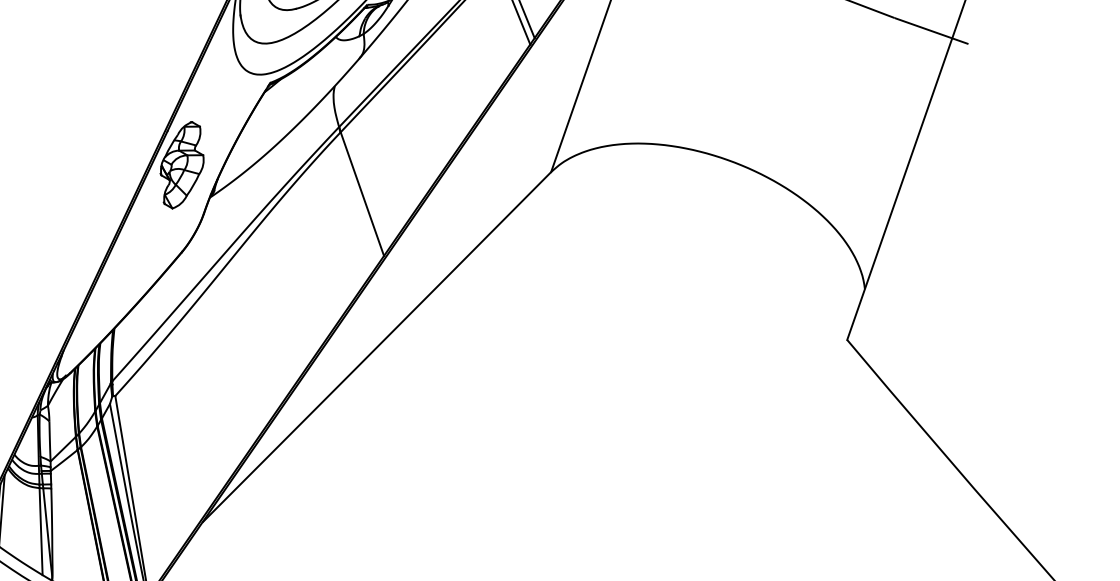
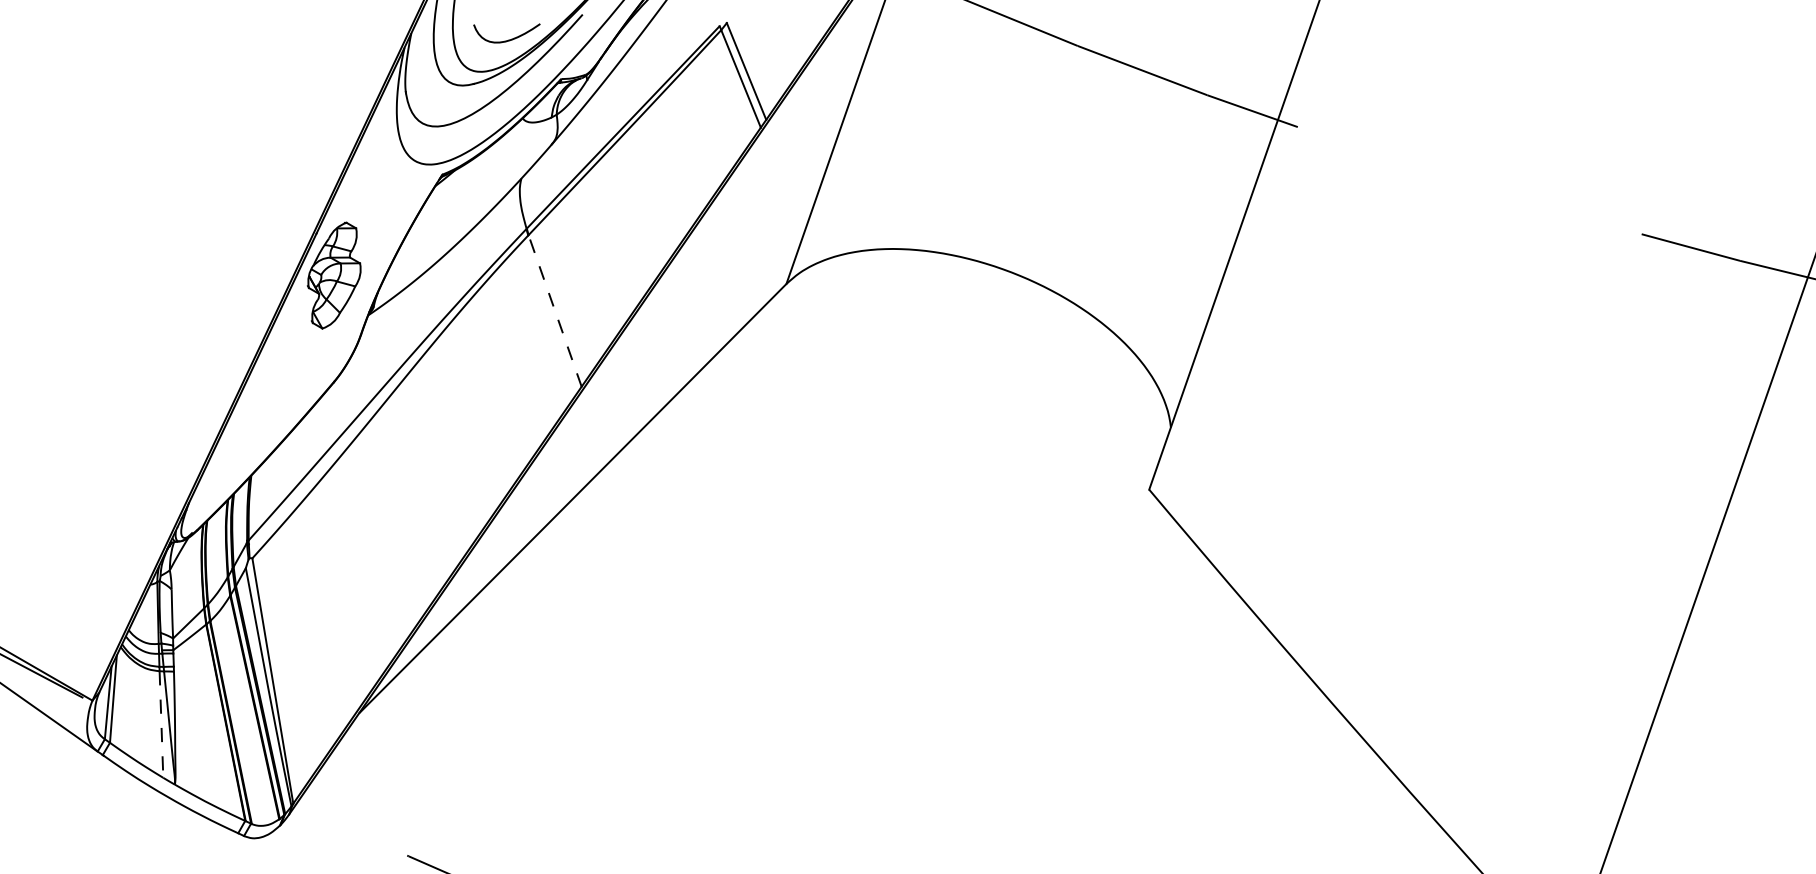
line: (361, 193) -> (554, 310), solid -> dashed
line: (41, 532) -> (161, 725), solid -> dashed

